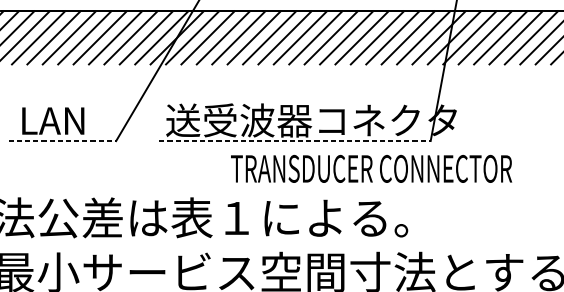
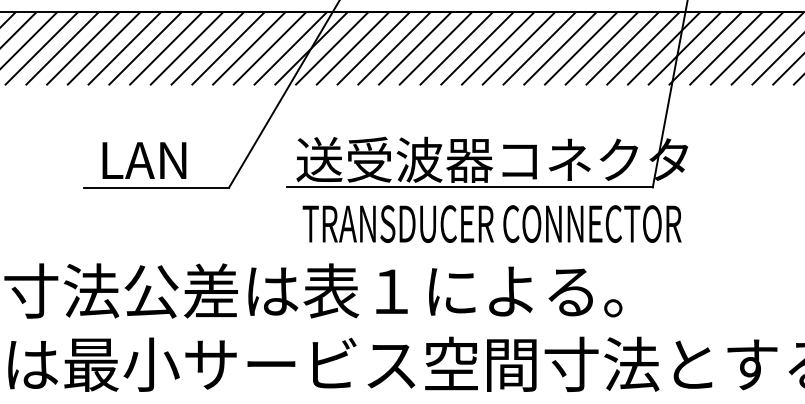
line: (62, 141) -> (157, 187), dashed -> solid
line: (294, 141) -> (469, 187), dashed -> solid
text: (371, 168) -> (491, 223), moved

